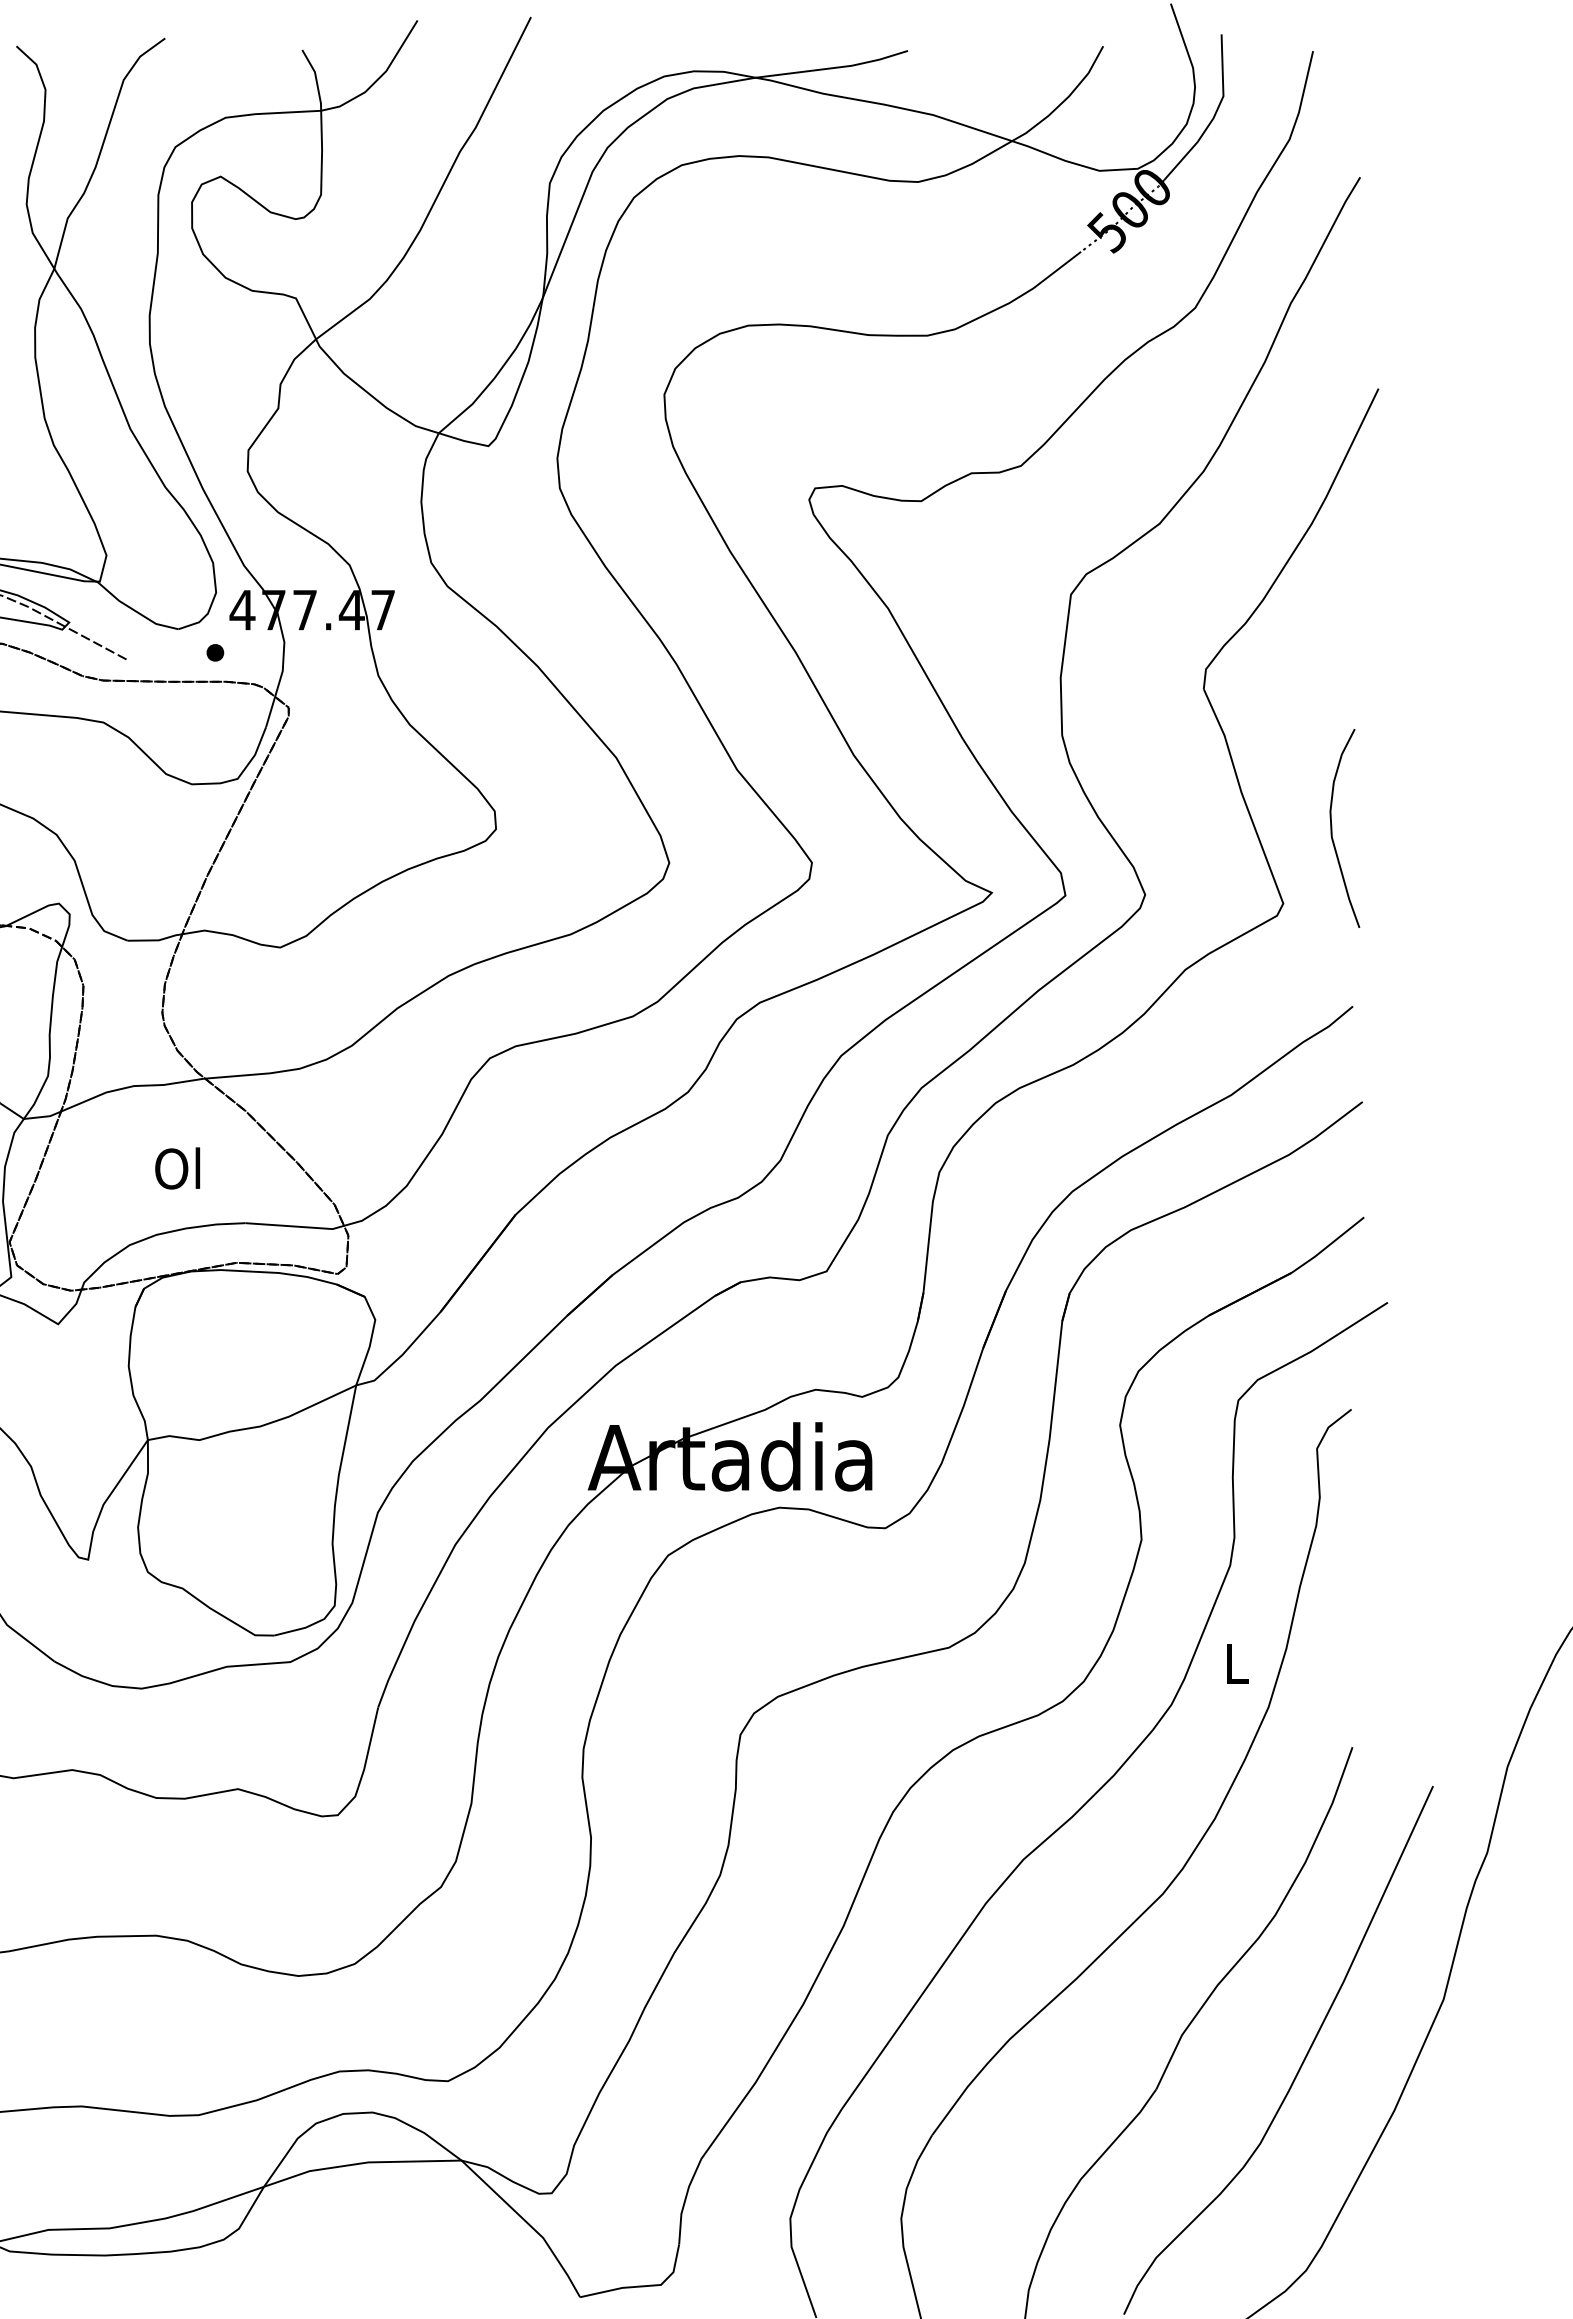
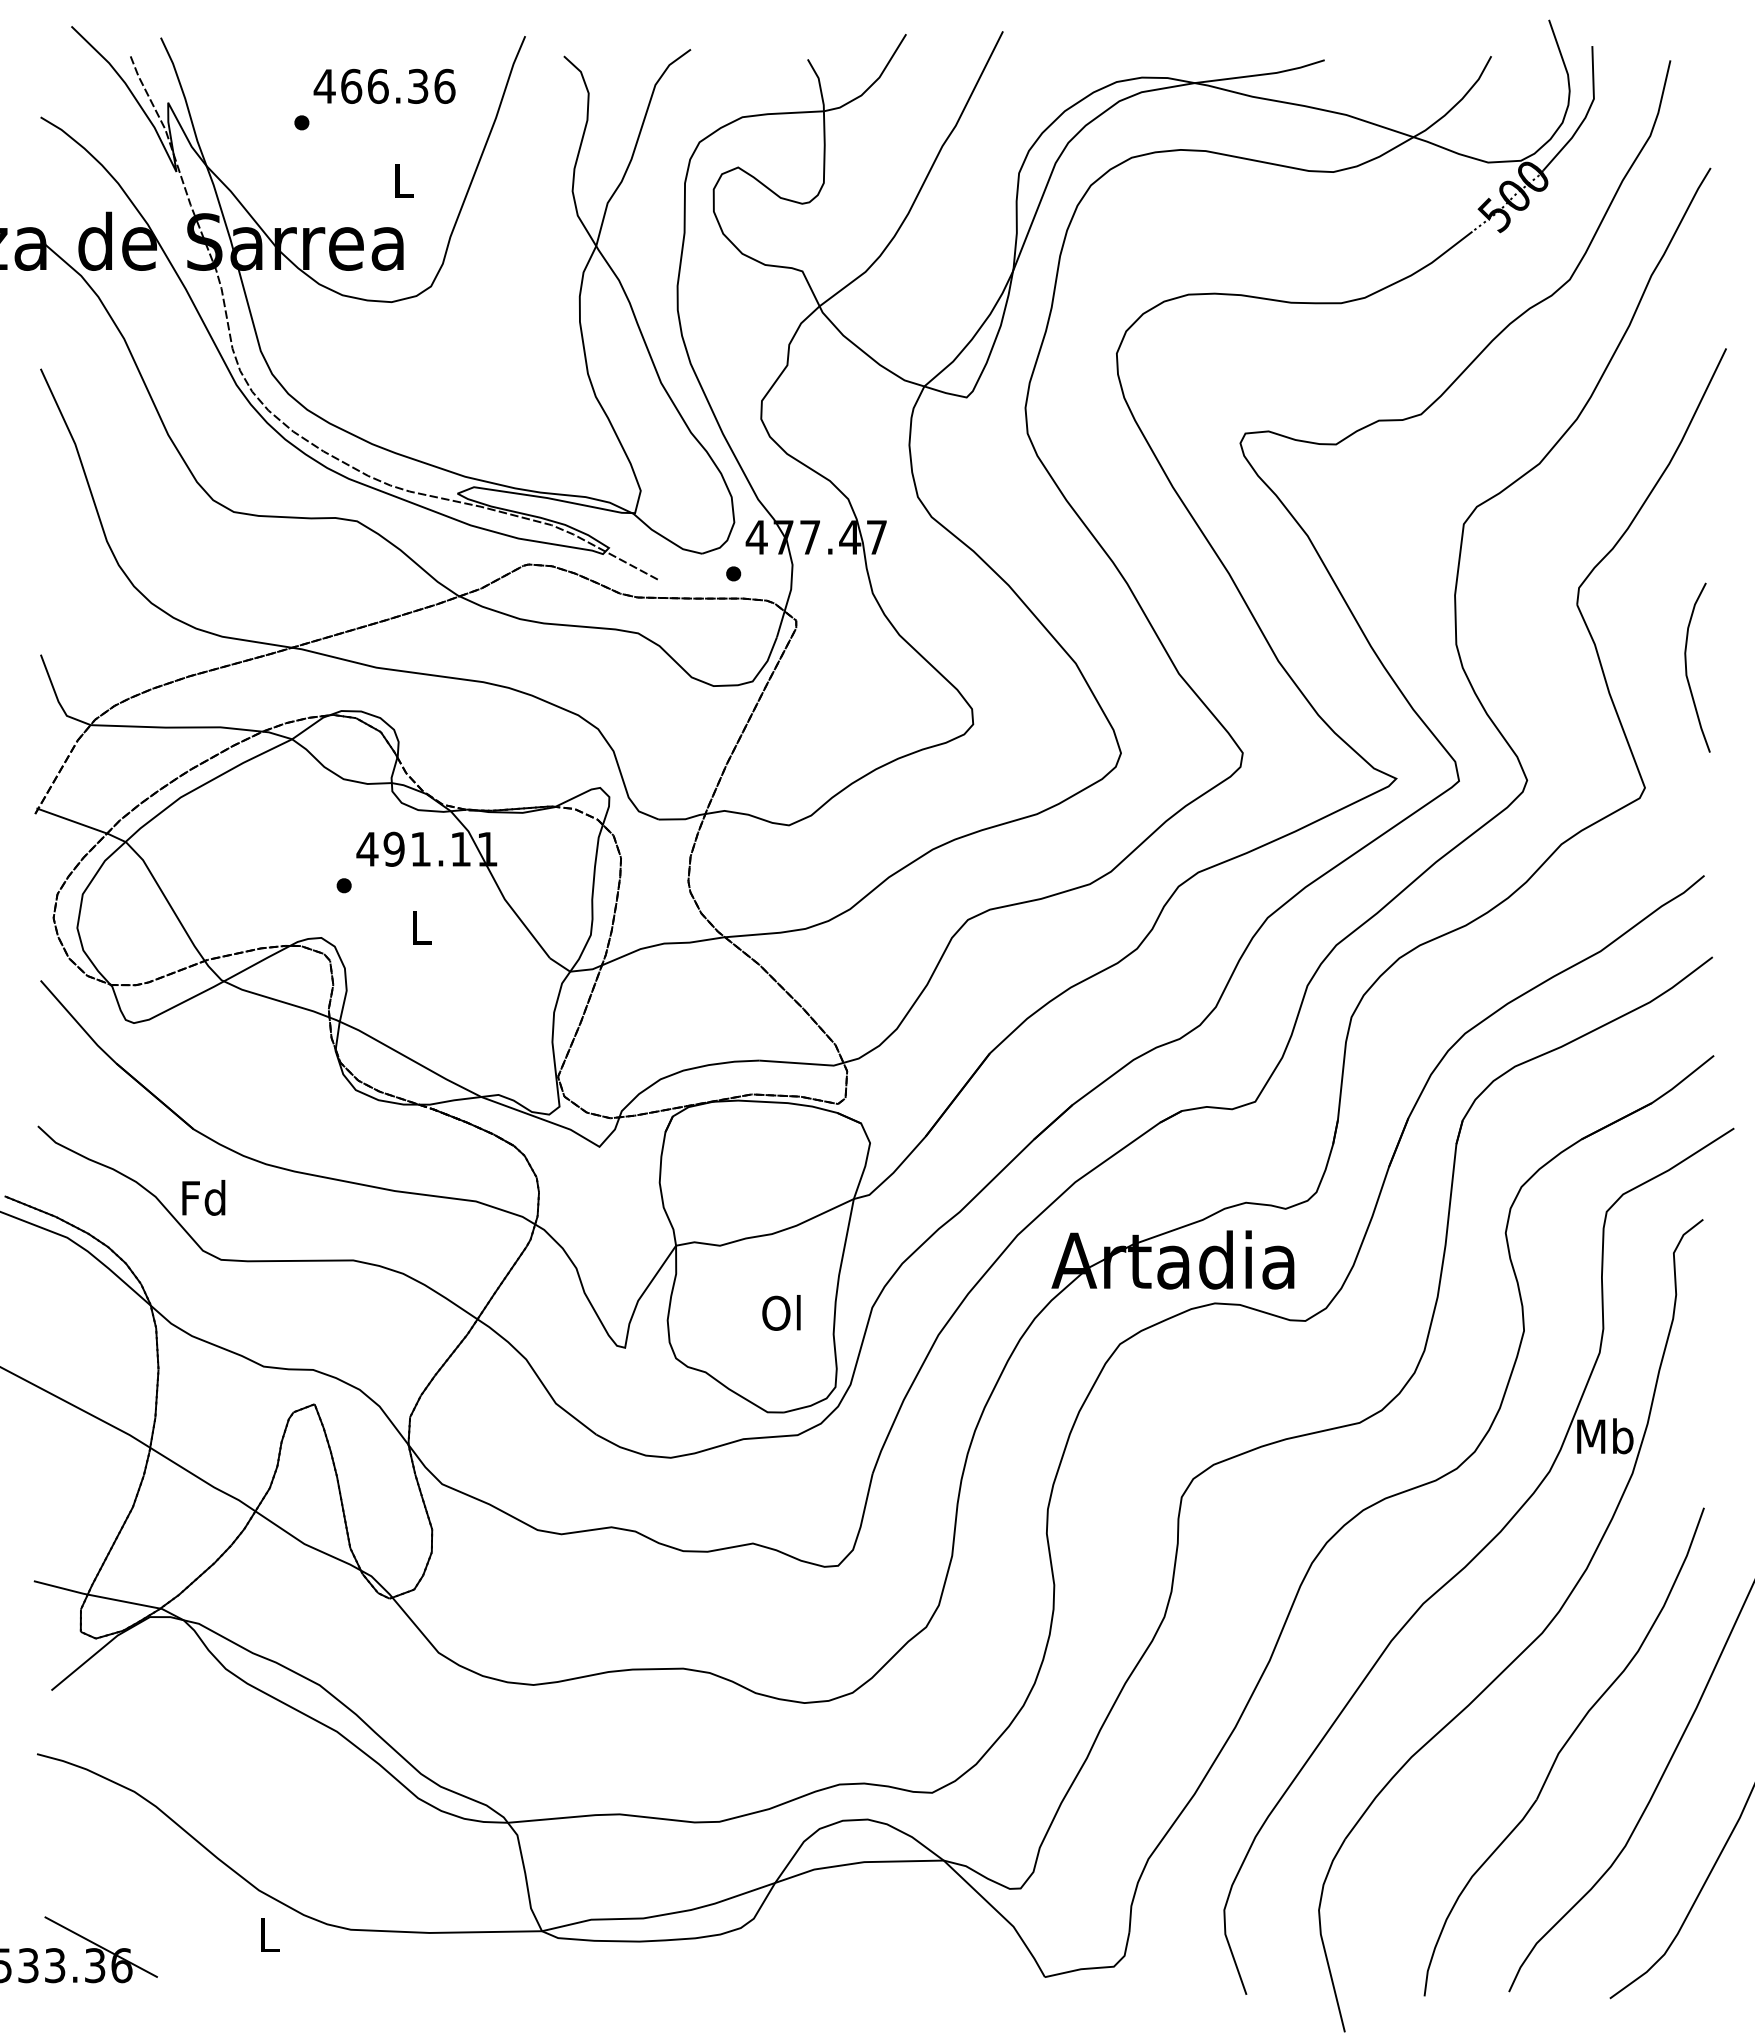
curve: (1333, 831) -> (1687, 670), moved
text: (177, 1167) -> (781, 1312), moved
text: (1236, 1663) -> (1605, 1436), L -> Mb

